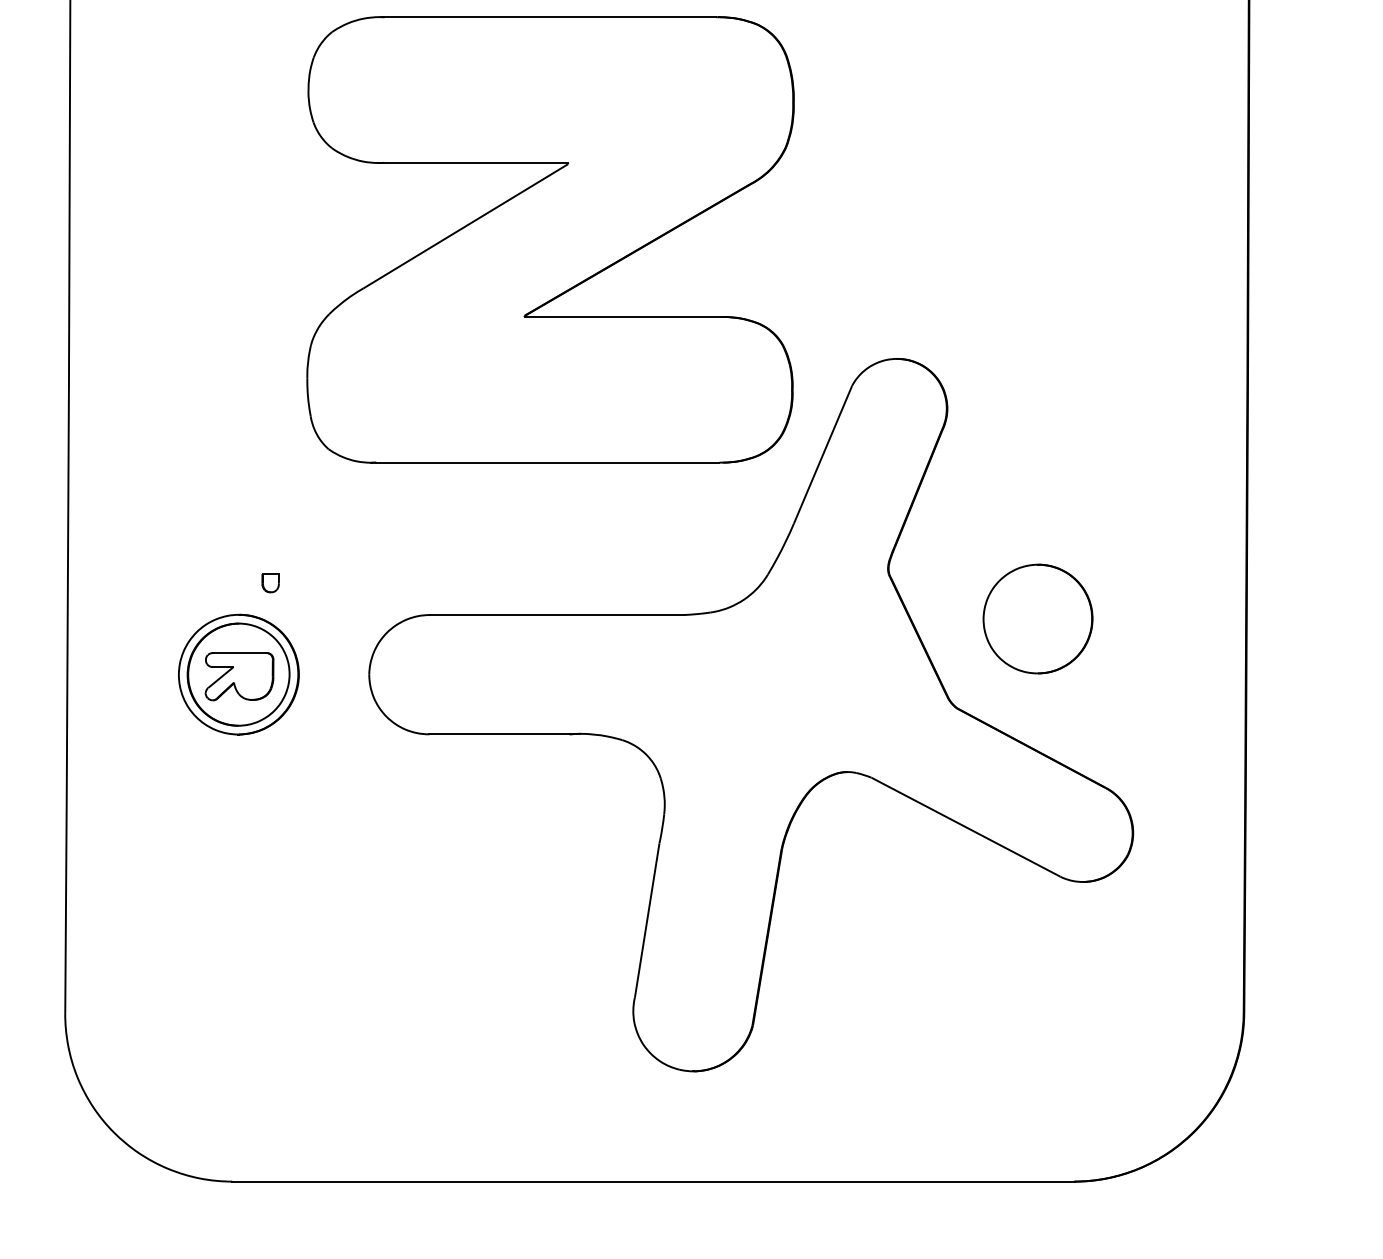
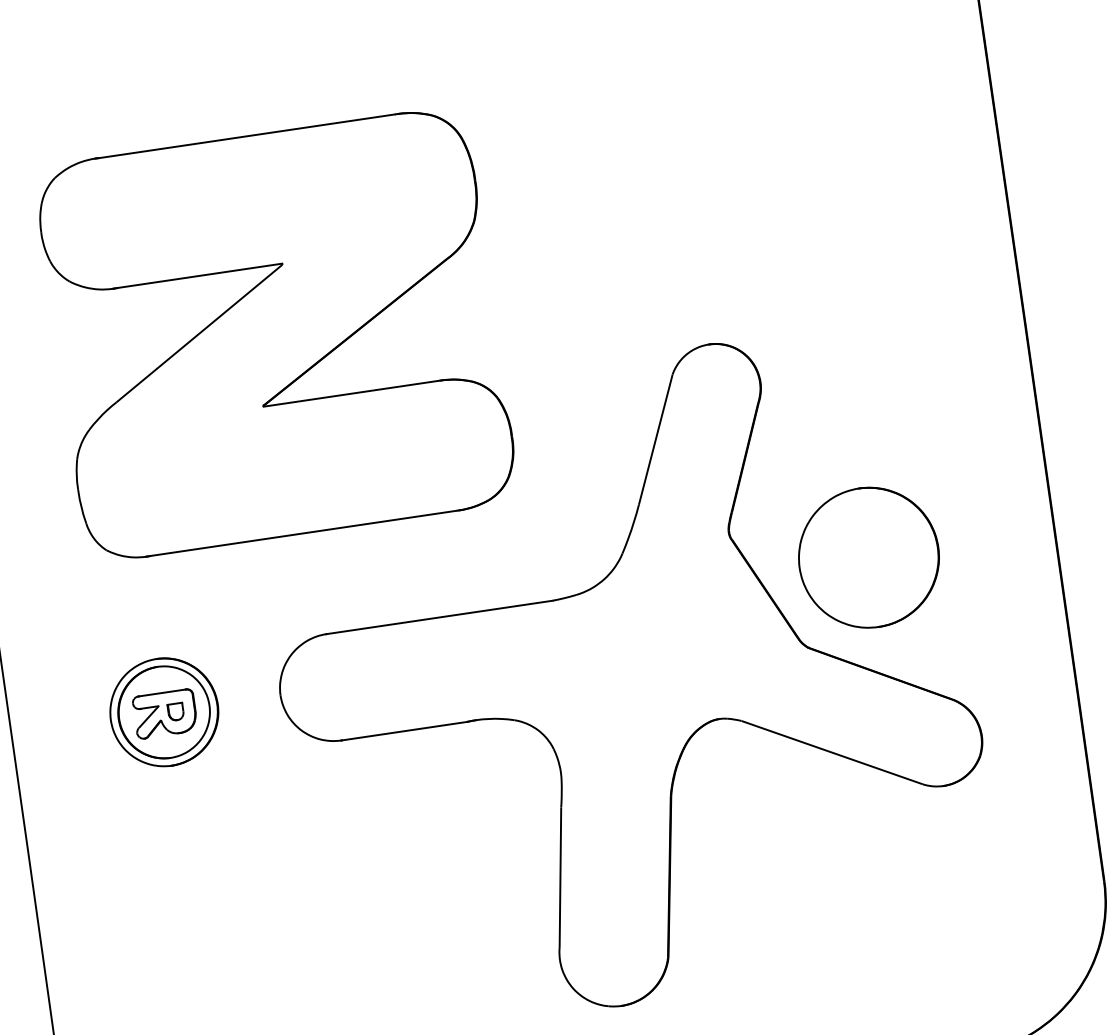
part: (550, 239) -> (276, 334), moved
part: (270, 583) -> (175, 712), moved
part: (1037, 618) -> (868, 557), size x1.43

